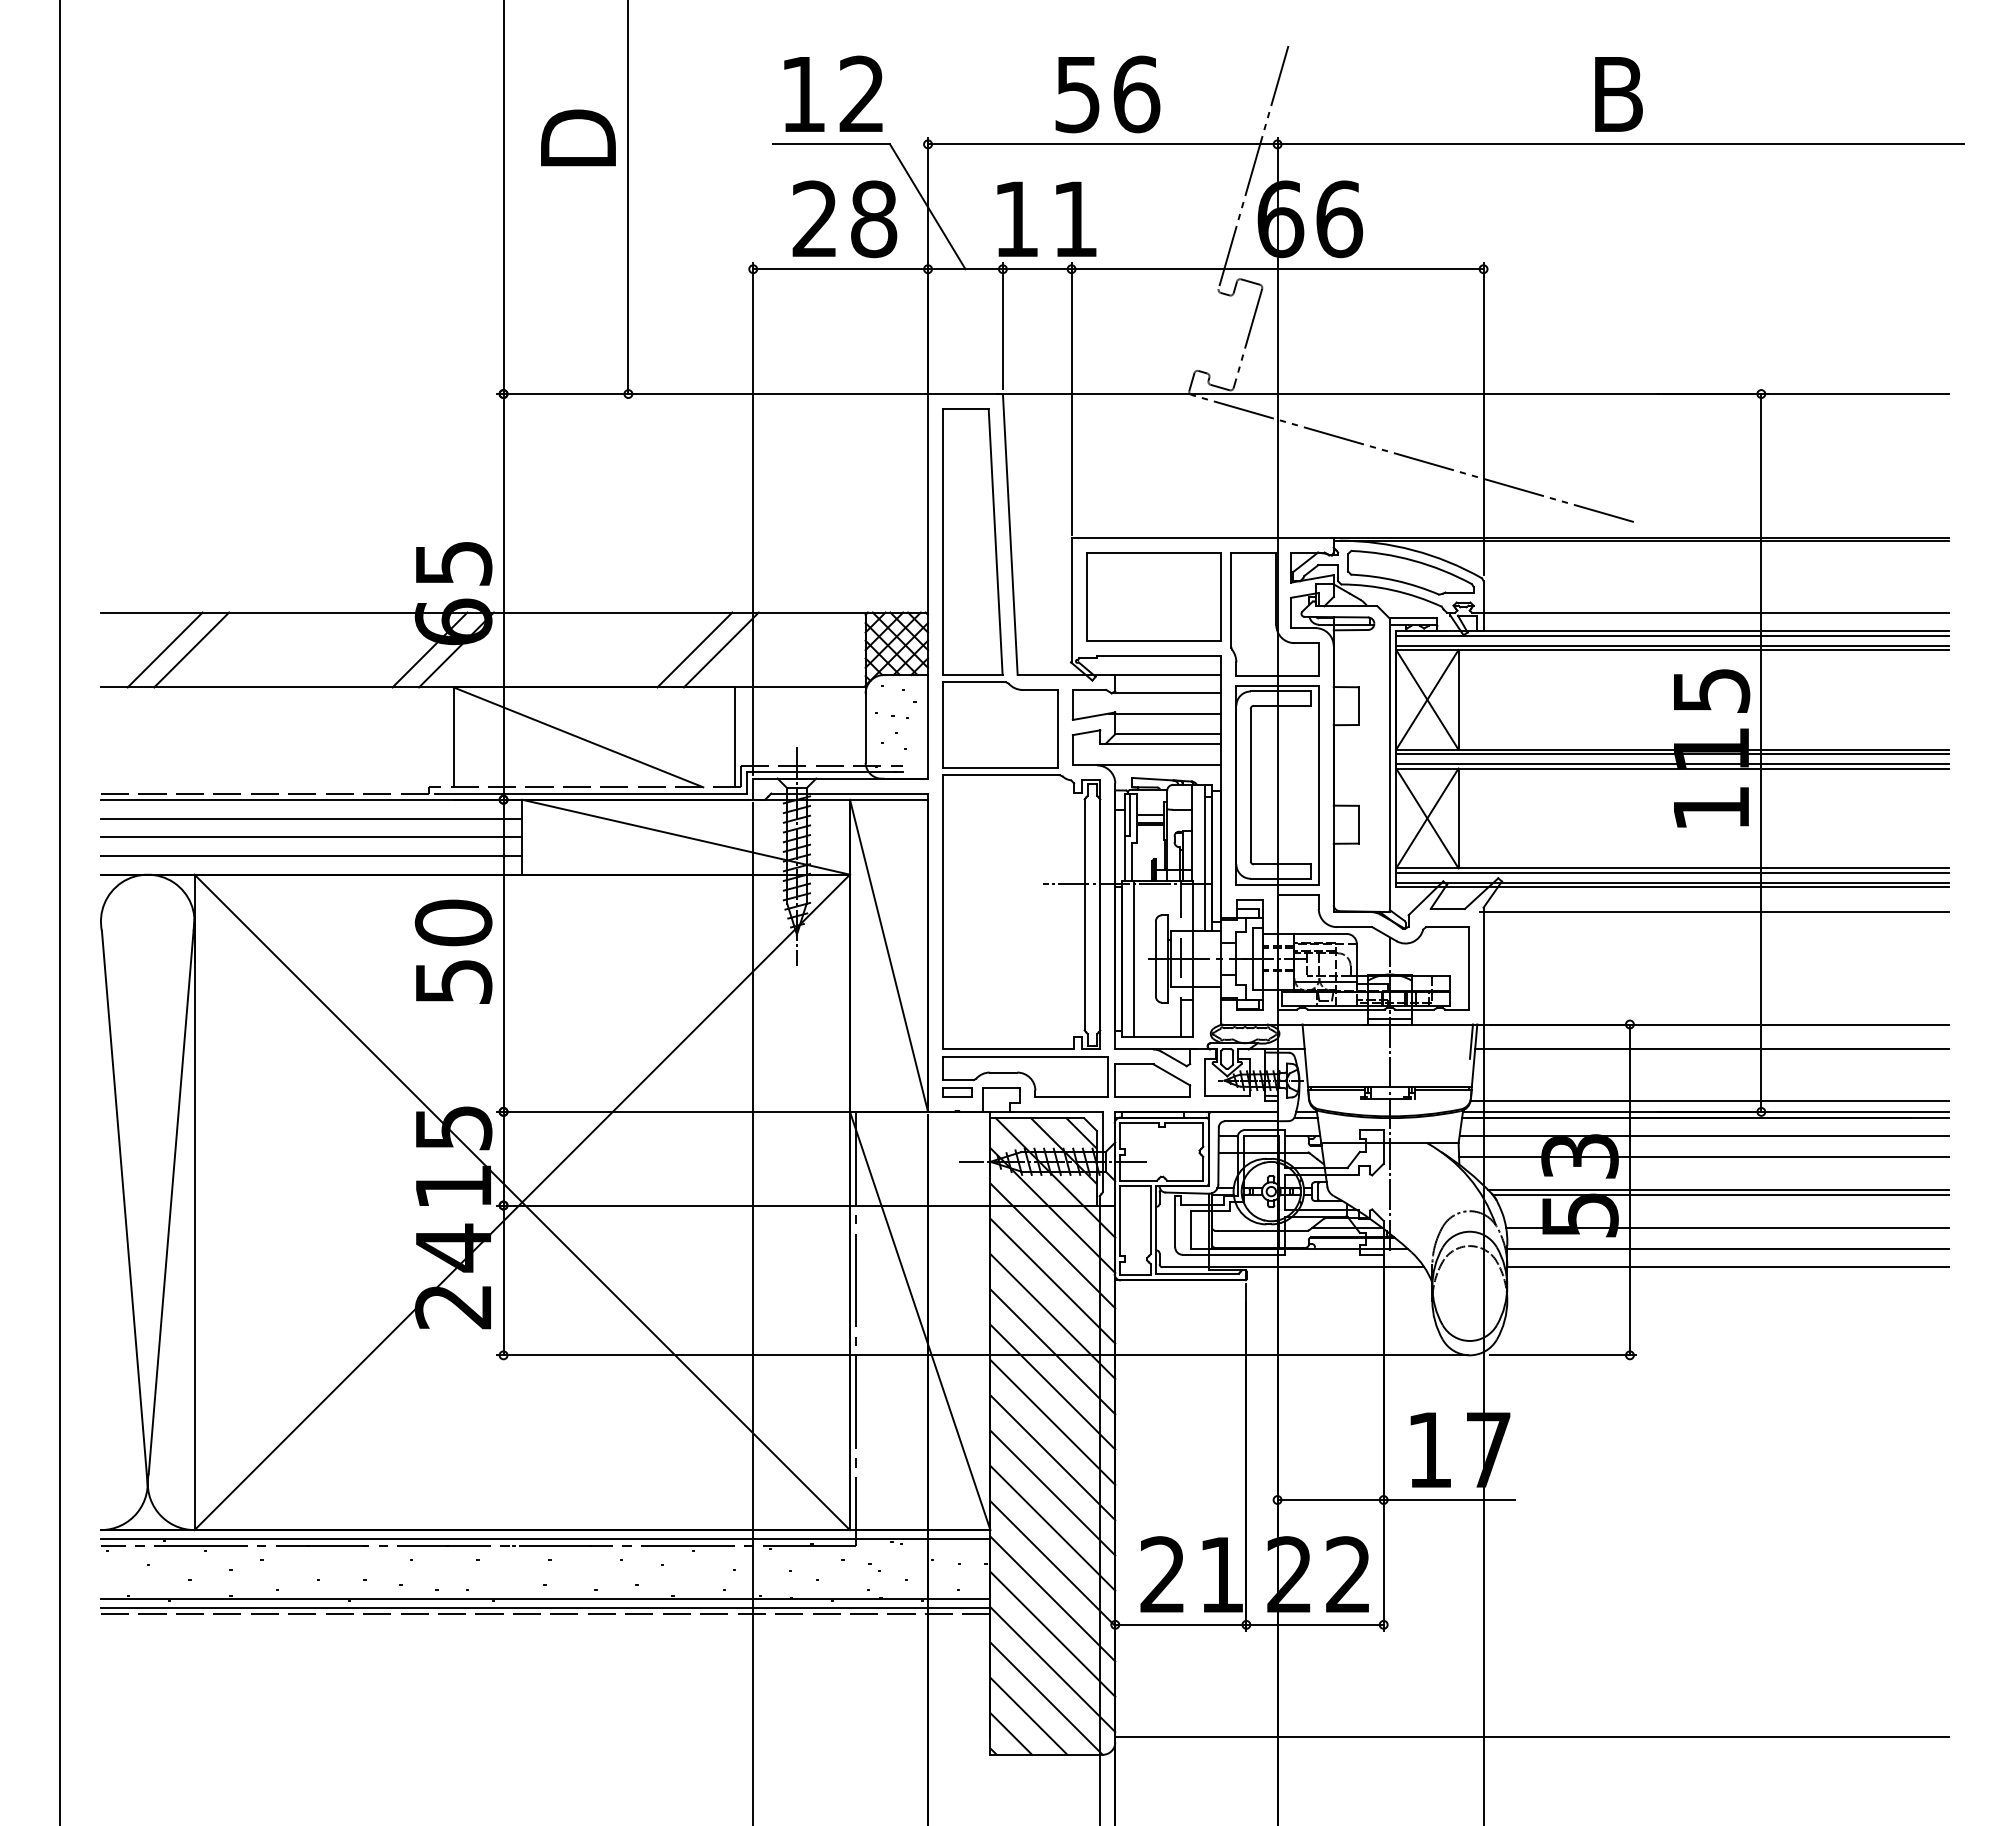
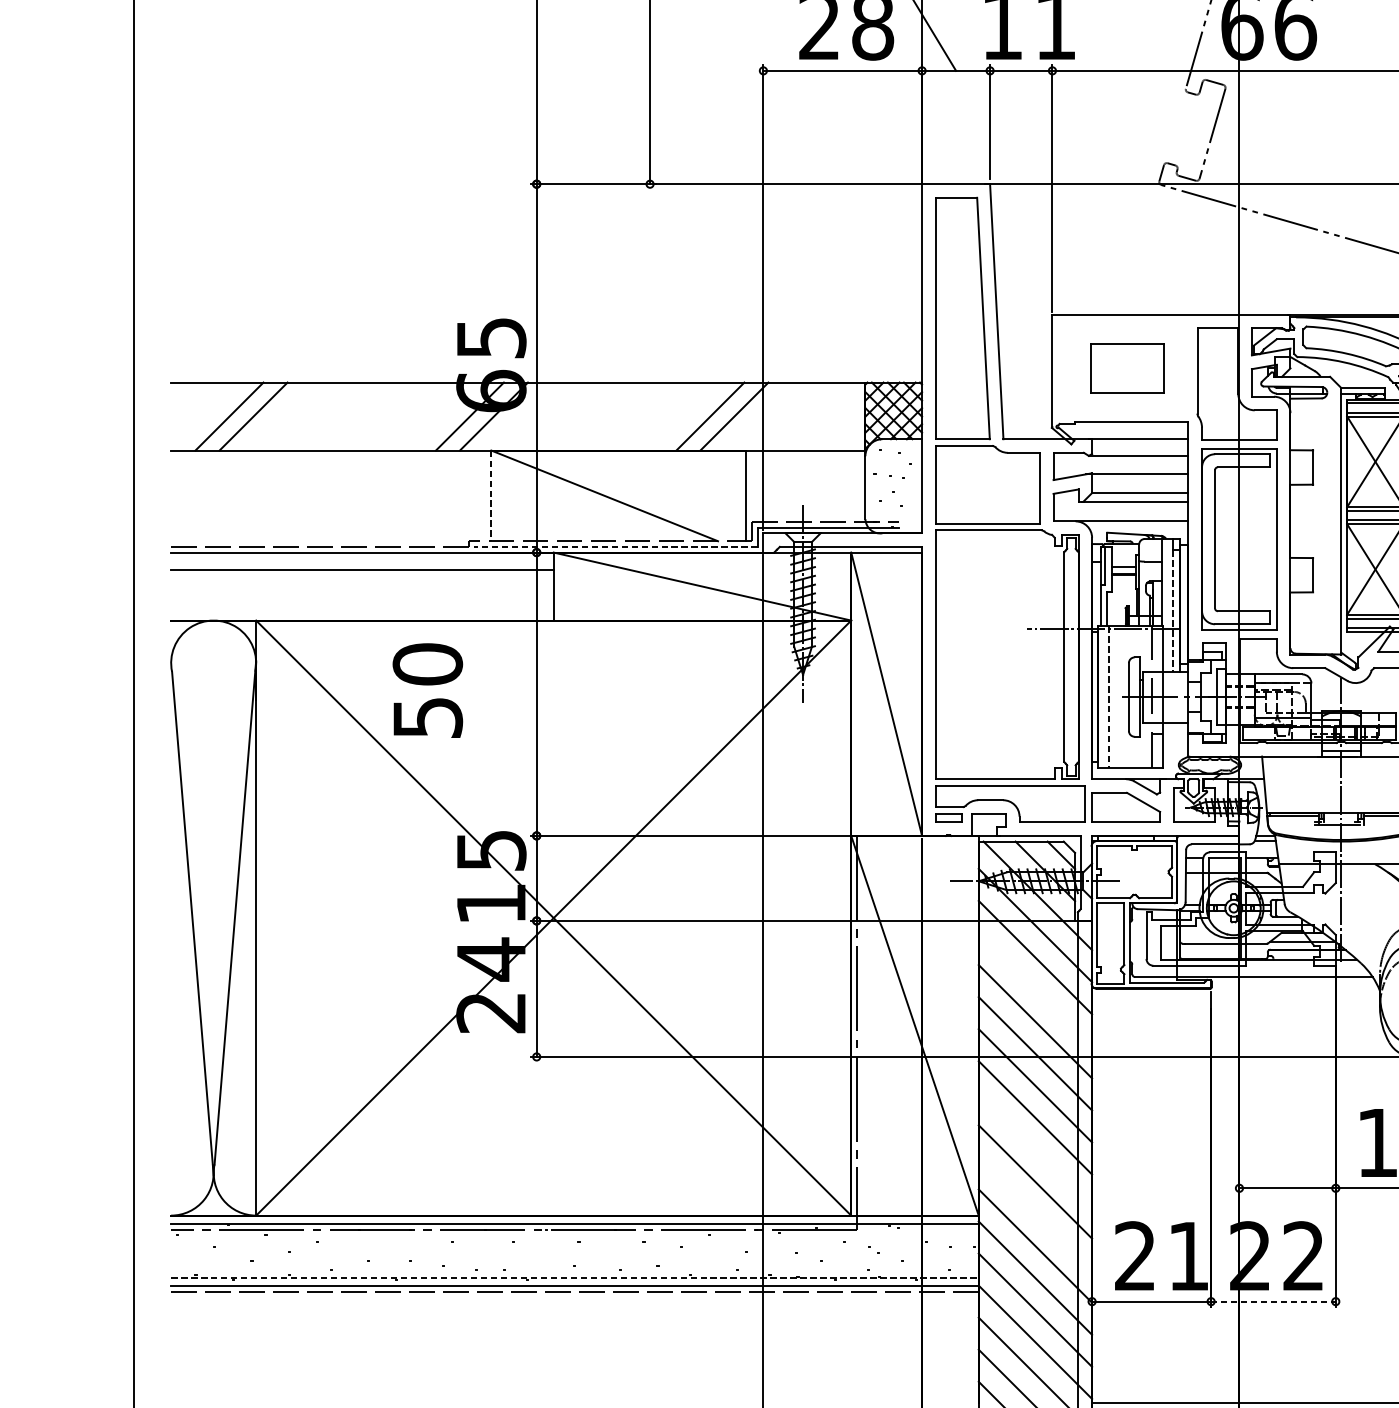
part: (1153, 596) -> (1126, 368), size x0.6
line: (453, 737) -> (491, 496), solid -> dashed
line: (590, 793) -> (615, 546), solid -> dashed
line: (311, 837) -> (362, 586), removed
line: (311, 855) -> (362, 603), removed
line: (1204, 864) -> (1173, 611), solid -> dashed
text: (453, 951) -> (427, 690), moved
line: (1134, 959) -> (1109, 697), solid -> dashed
line: (1052, 1280) -> (1035, 989), removed
line: (1052, 1457) -> (1035, 1149), removed
line: (1052, 1527) -> (1035, 1213), removed
line: (545, 1598) -> (574, 1277), solid -> dashed
line: (1315, 1624) -> (1273, 1301), solid -> dashed

